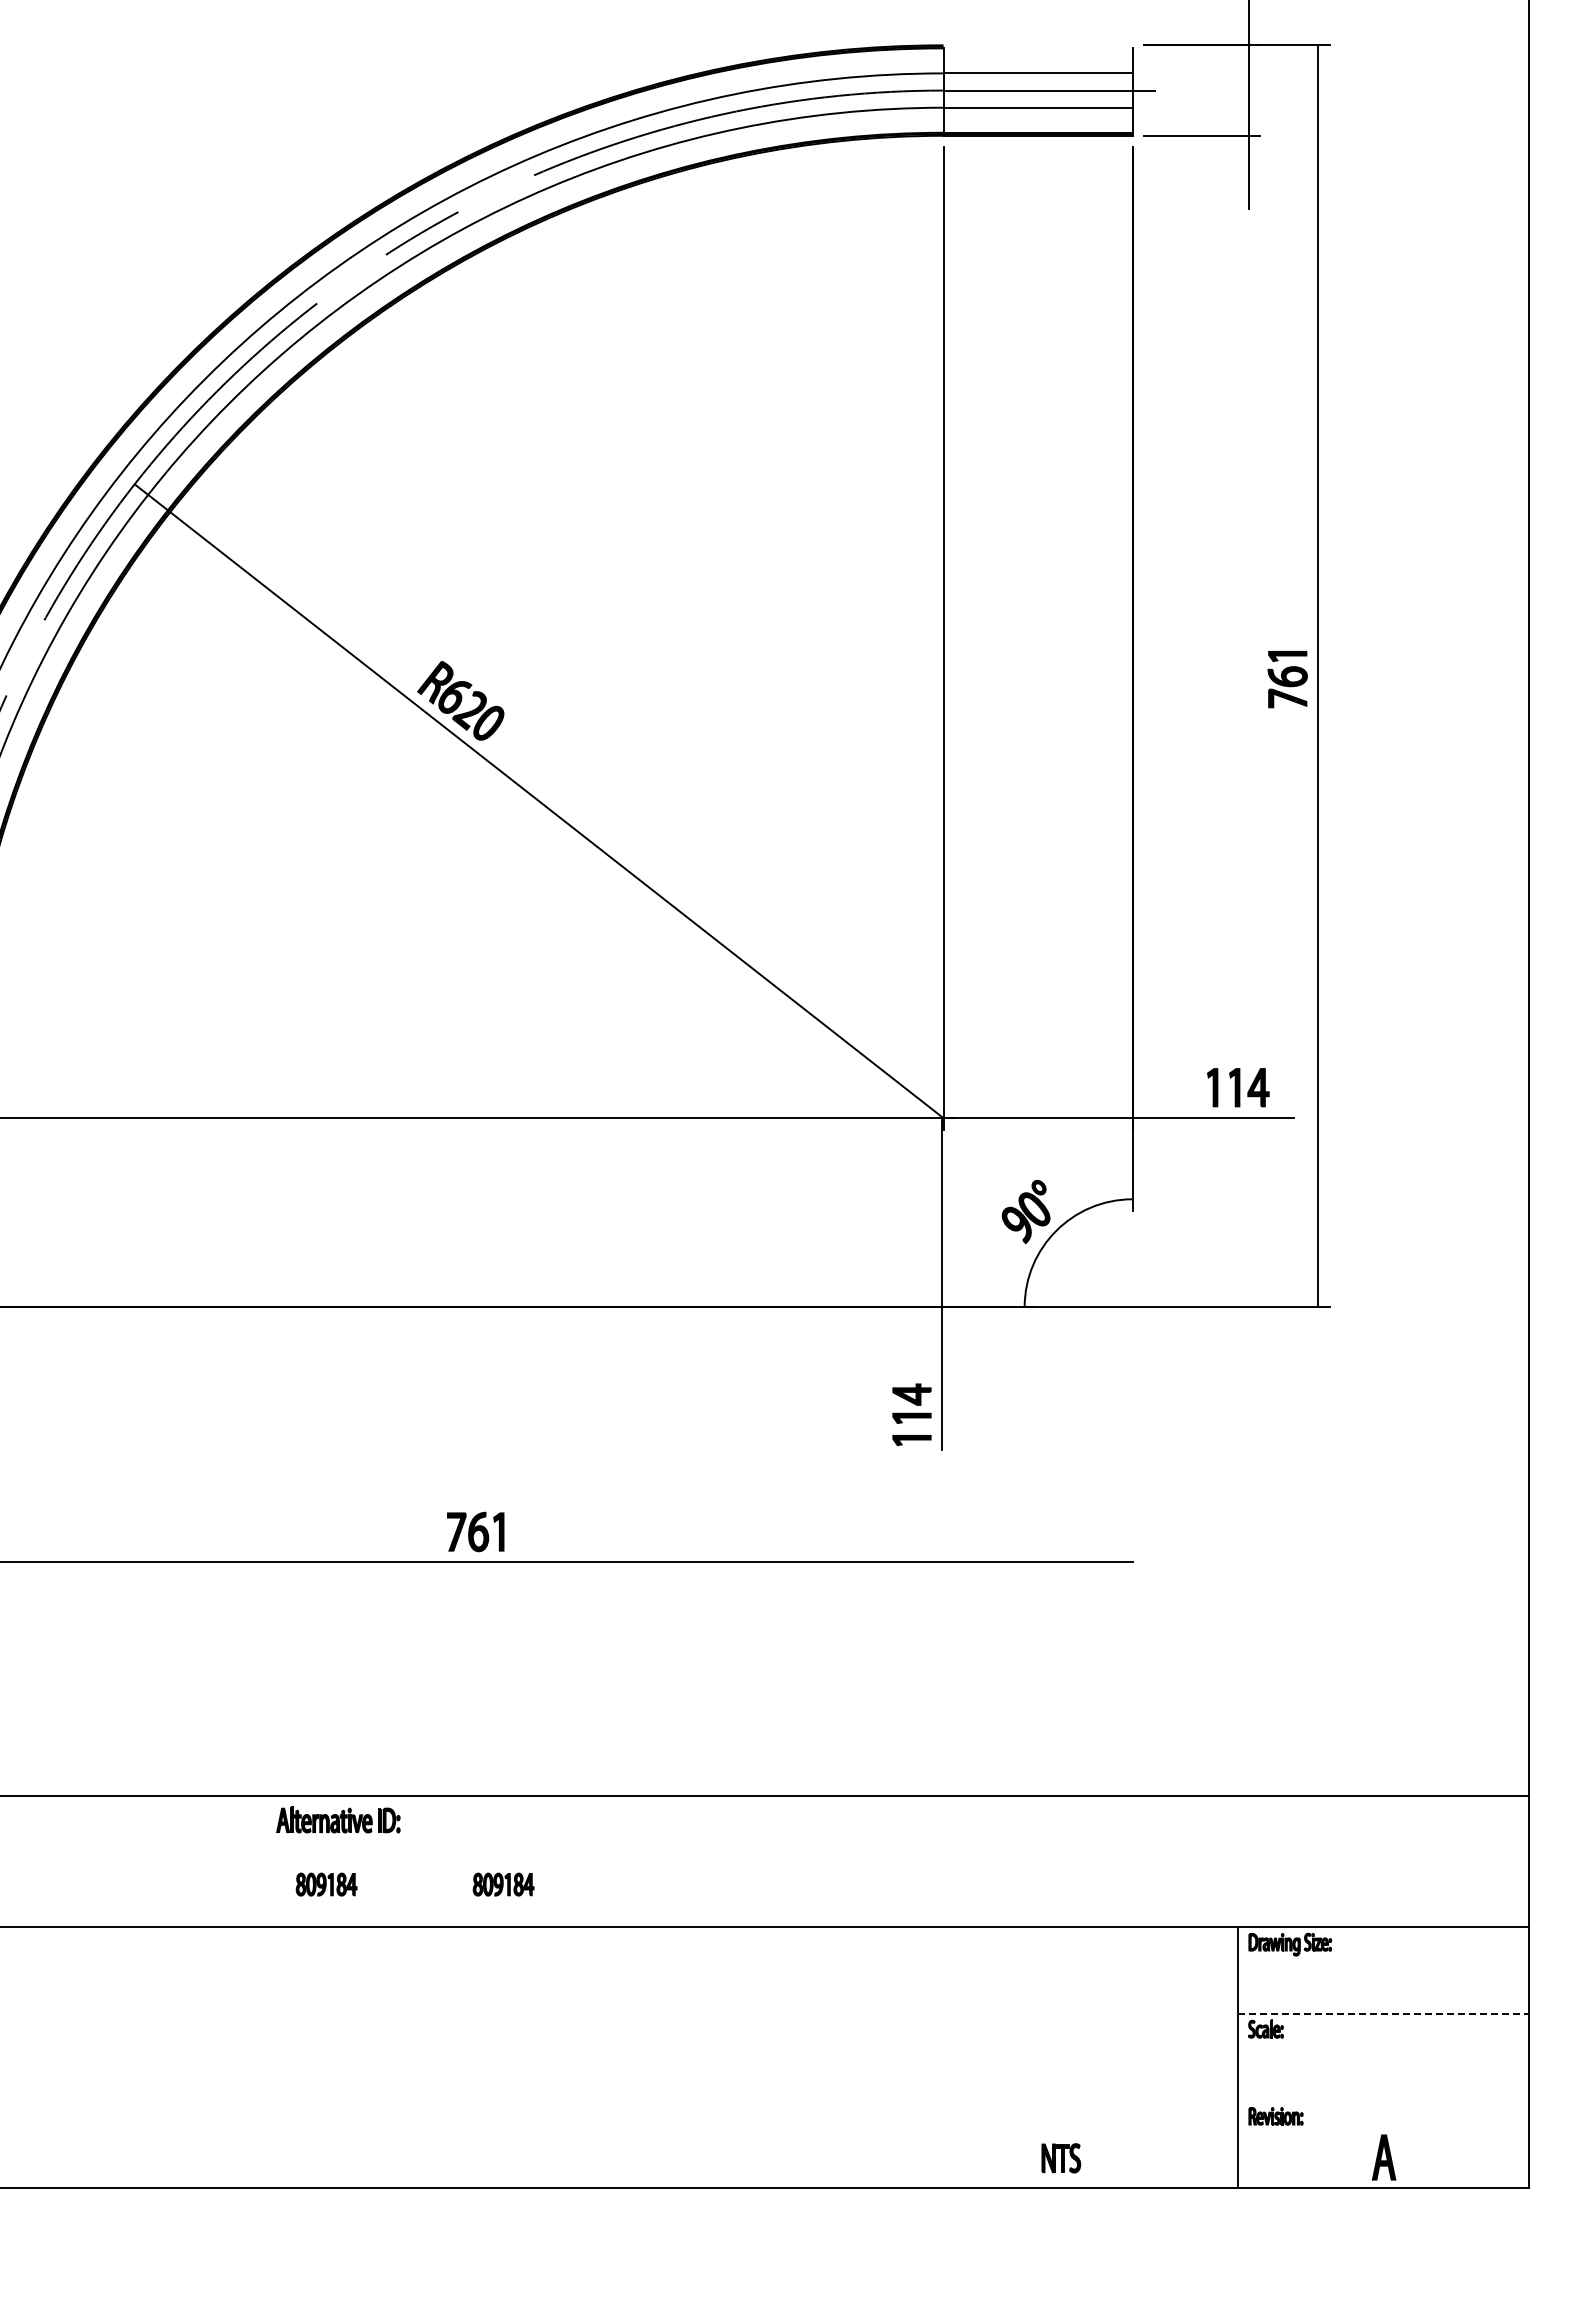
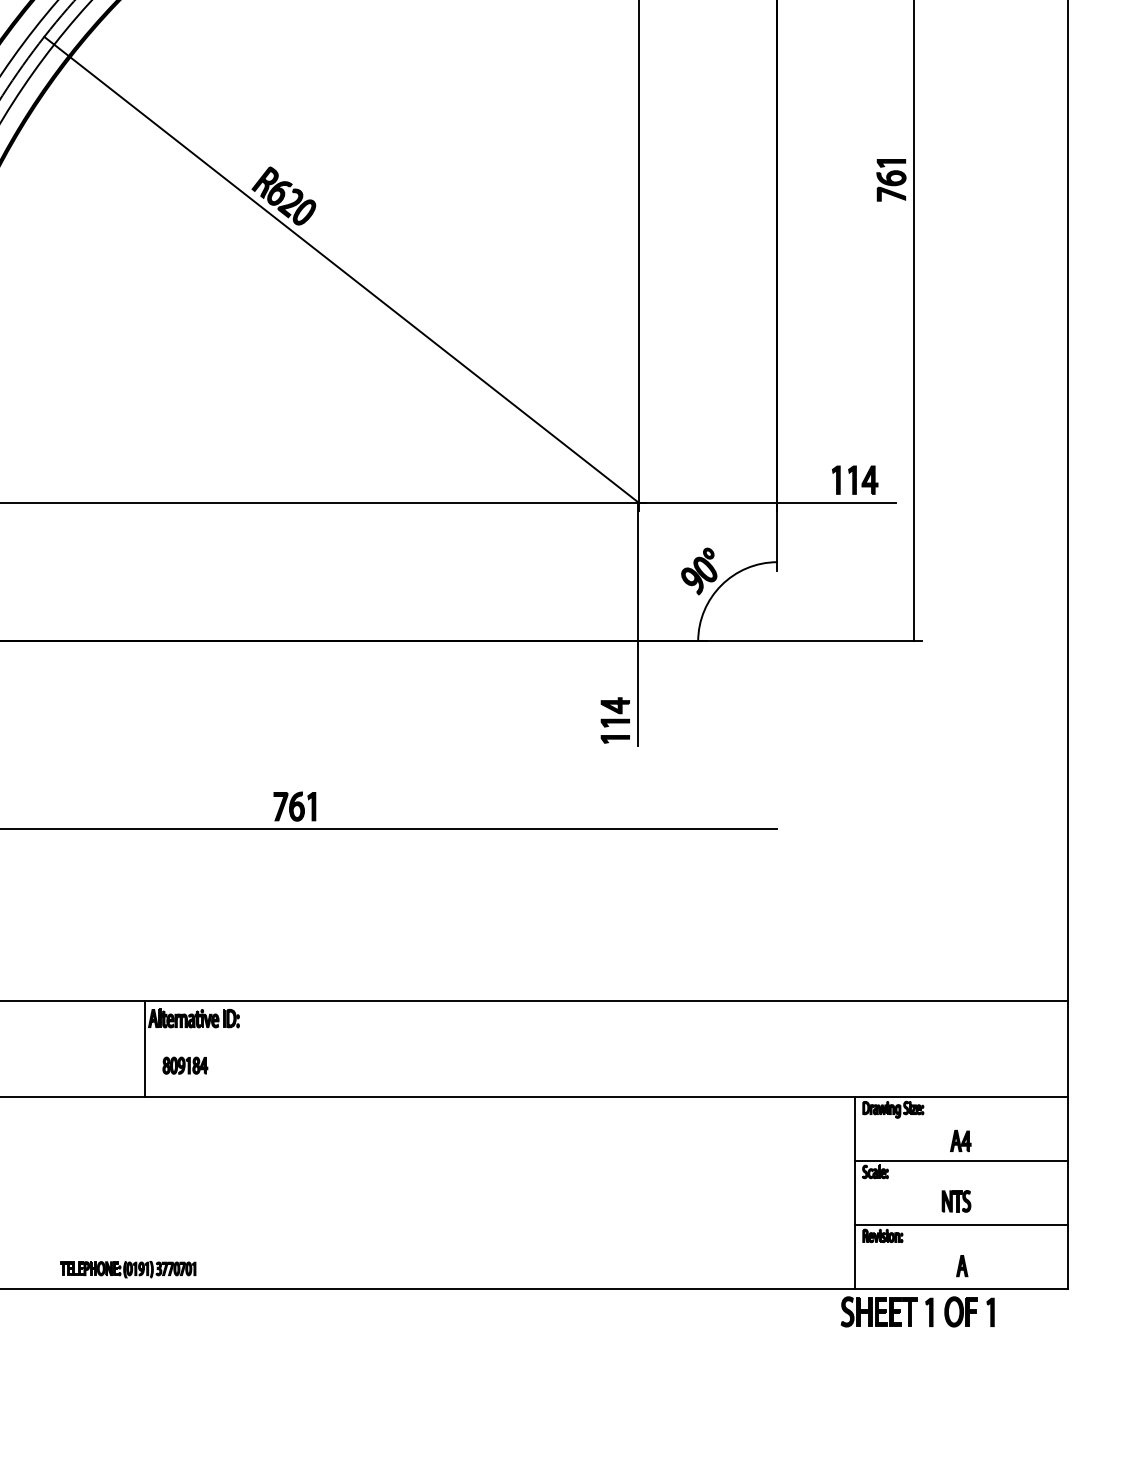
line: (271, 1861) -> (144, 1048), added
part: (503, 1884) -> (315, 1065), removed
part: (1381, 1986) -> (960, 1140), added
line: (1383, 2014) -> (961, 1161), dashed -> solid
line: (1382, 2101) -> (961, 1225), added
part: (1383, 2156) -> (961, 1265), size x0.62
part: (1061, 2158) -> (956, 1201), moved
part: (248, 2161) -> (127, 1269), added
part: (1315, 2219) -> (911, 1311), added

